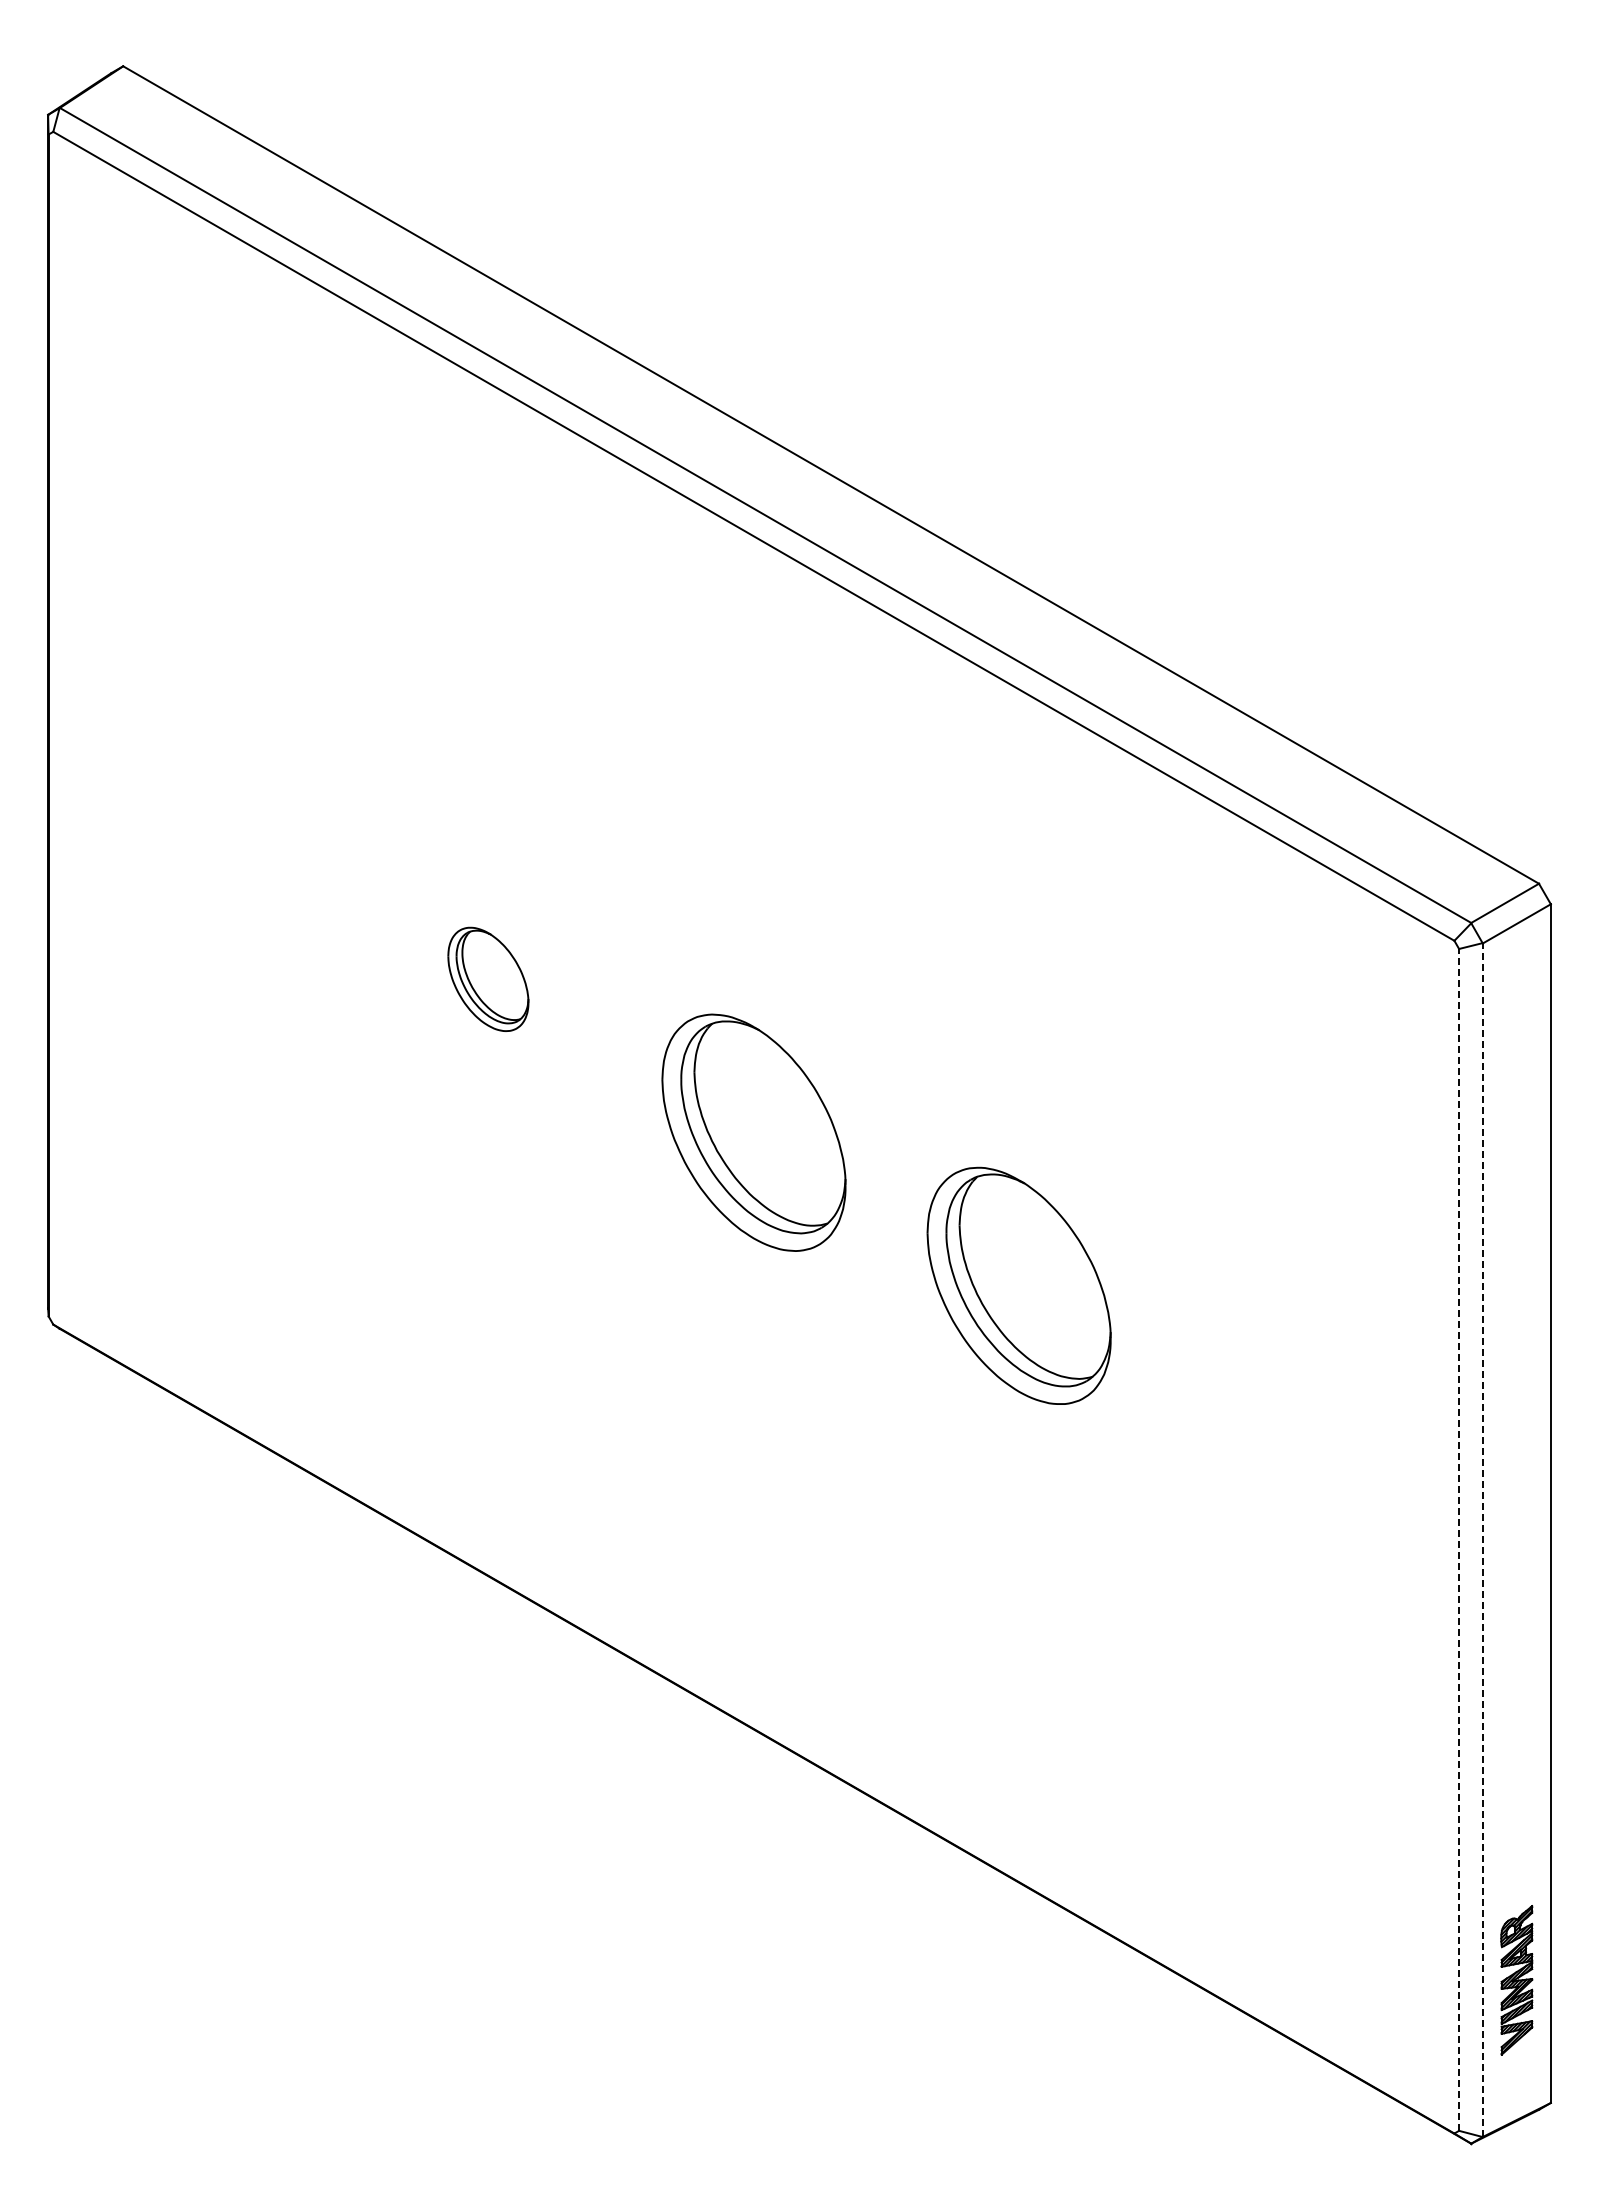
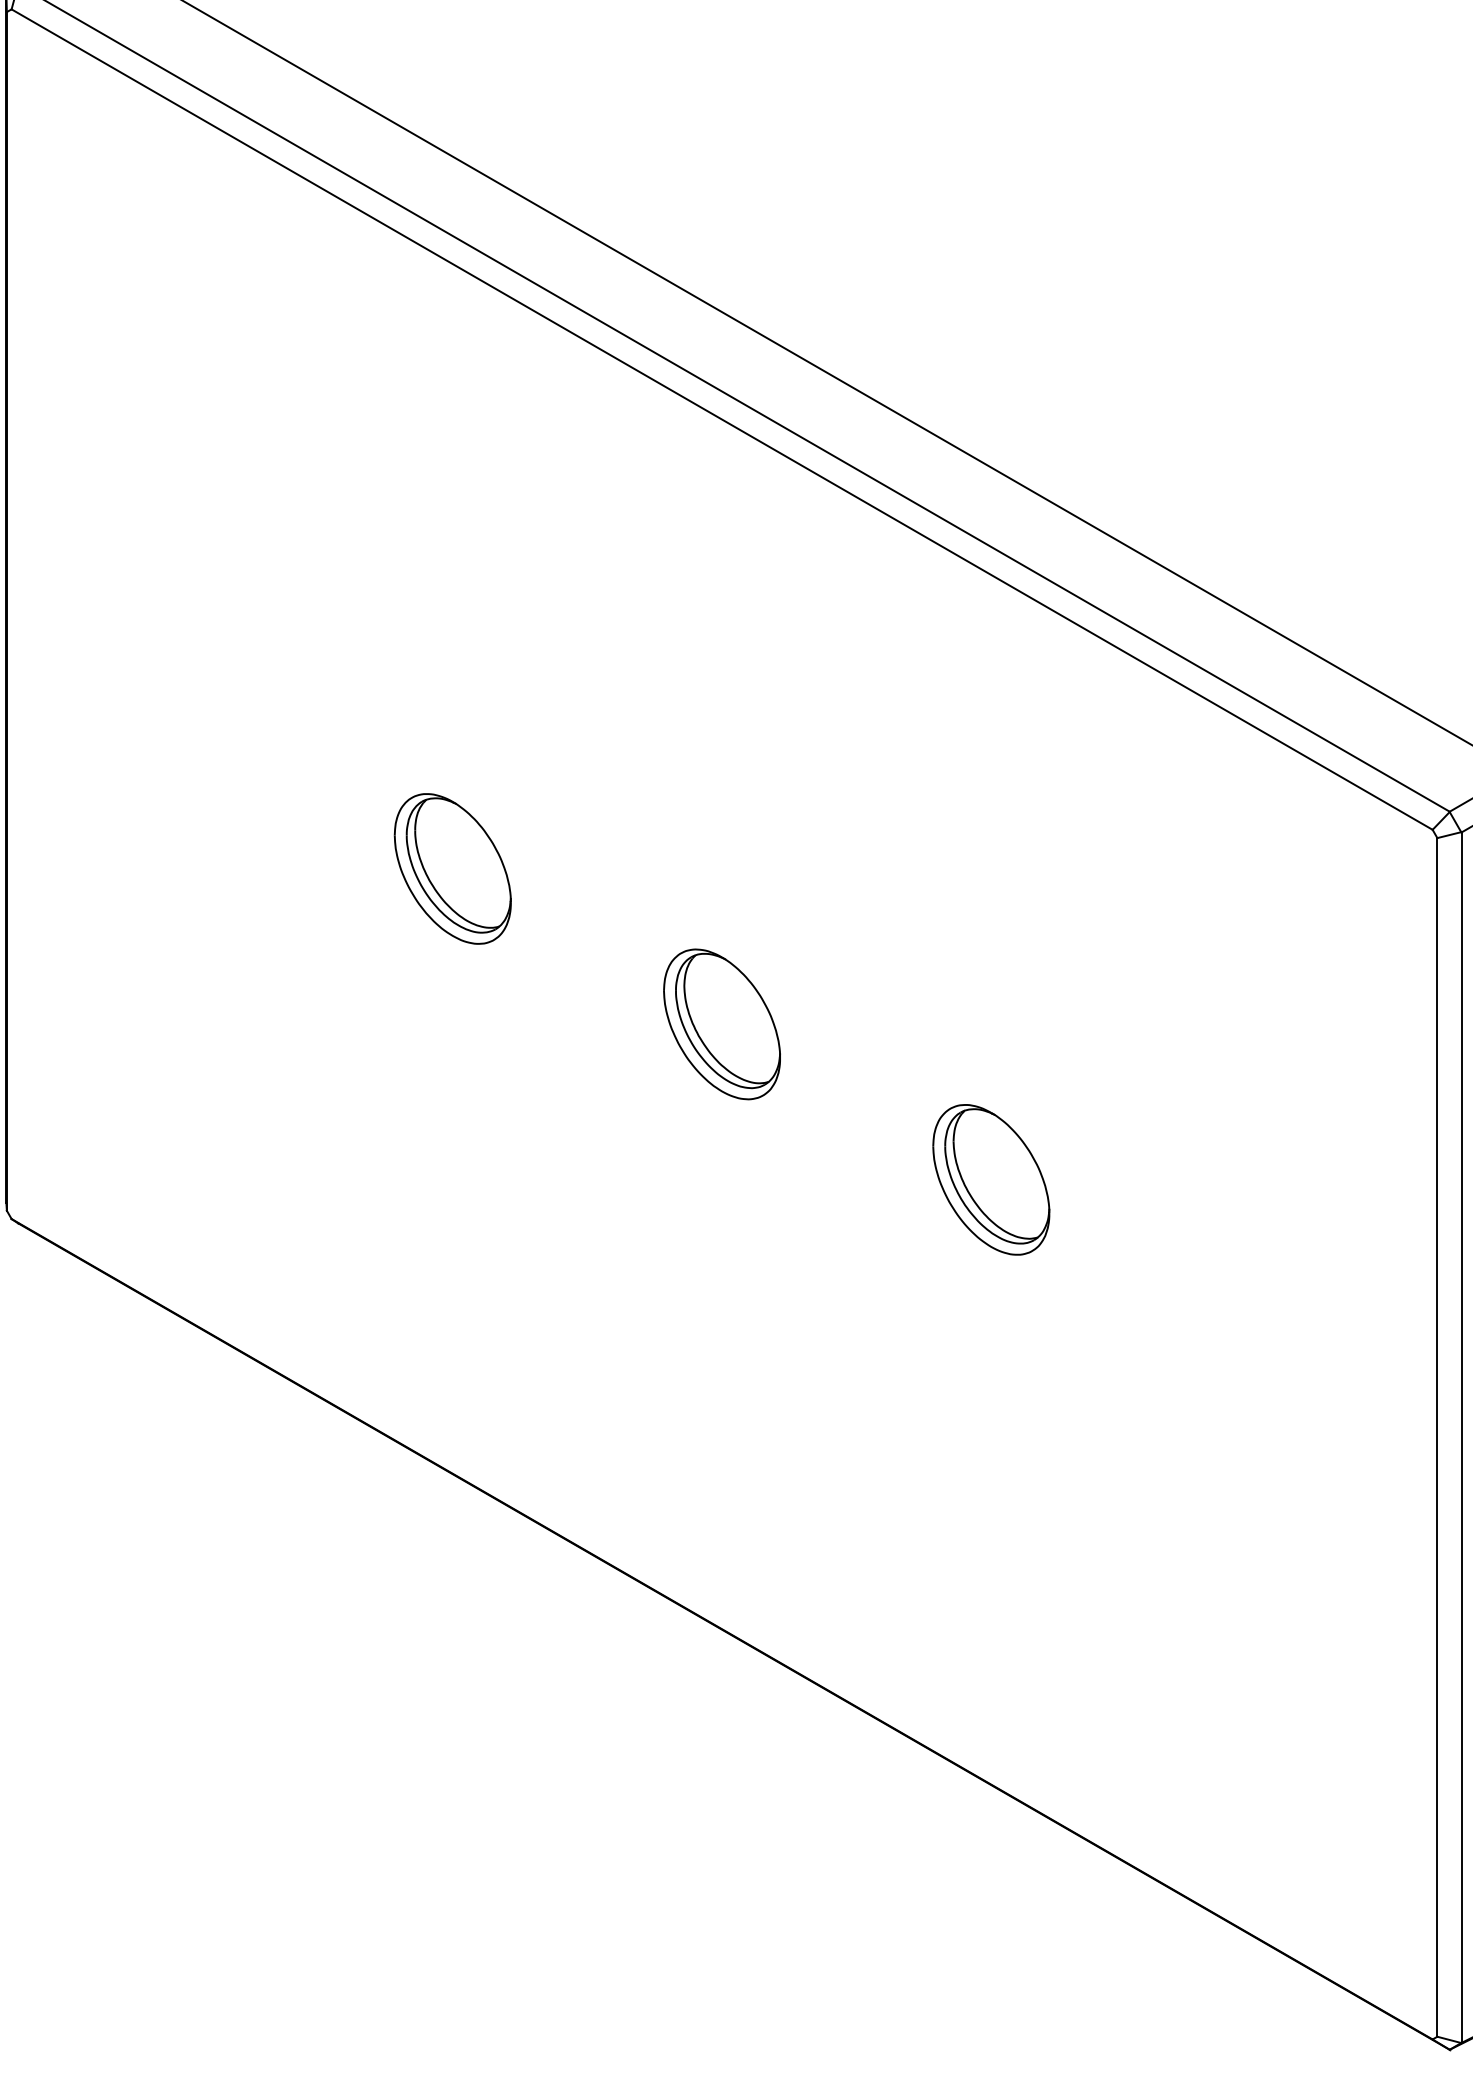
part: (488, 979) -> (453, 869), size x1.43
part: (753, 1132) -> (721, 1024), size x0.62
part: (1019, 1285) -> (991, 1179), size x0.62
line: (1459, 1539) -> (1437, 1437), dashed -> solid
line: (1483, 1540) -> (1462, 1438), dashed -> solid

